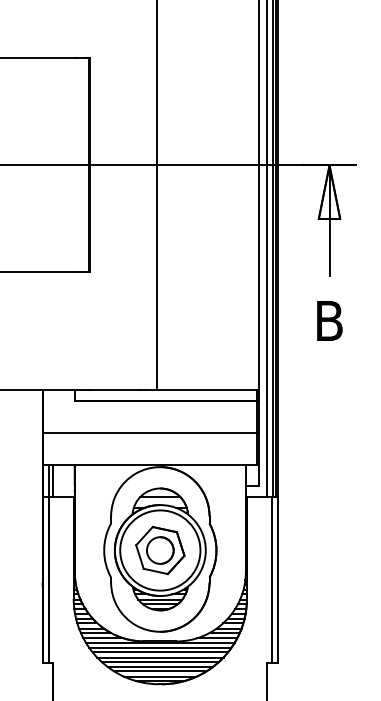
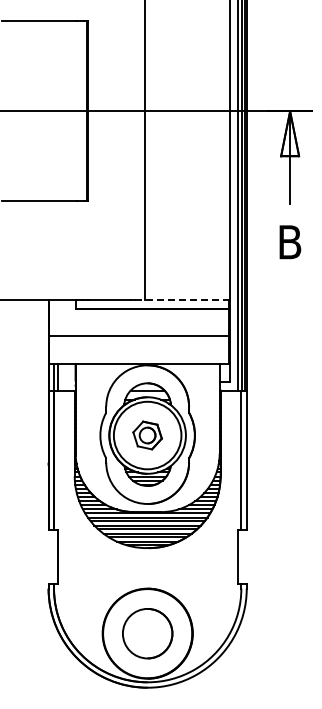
line: (201, 390) -> (182, 300), solid -> dashed
part: (160, 550) -> (147, 435), size x0.7

